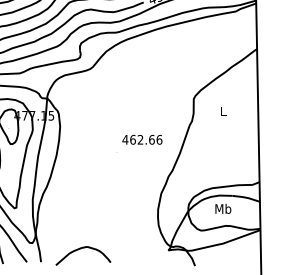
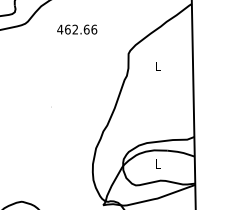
text: (142, 139) -> (77, 29), moved
text: (223, 208) -> (158, 163), Mb -> L

